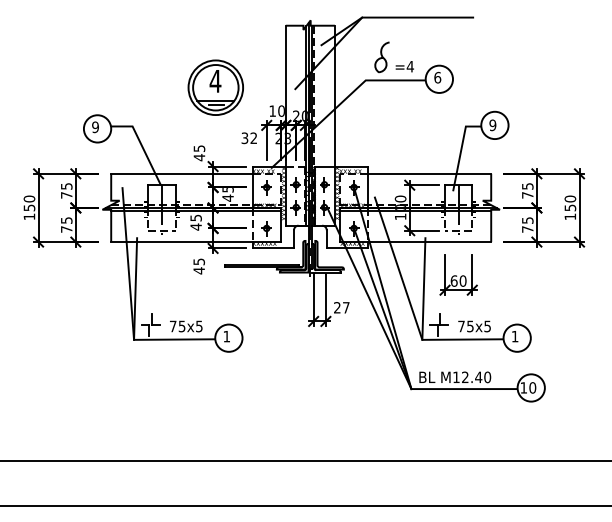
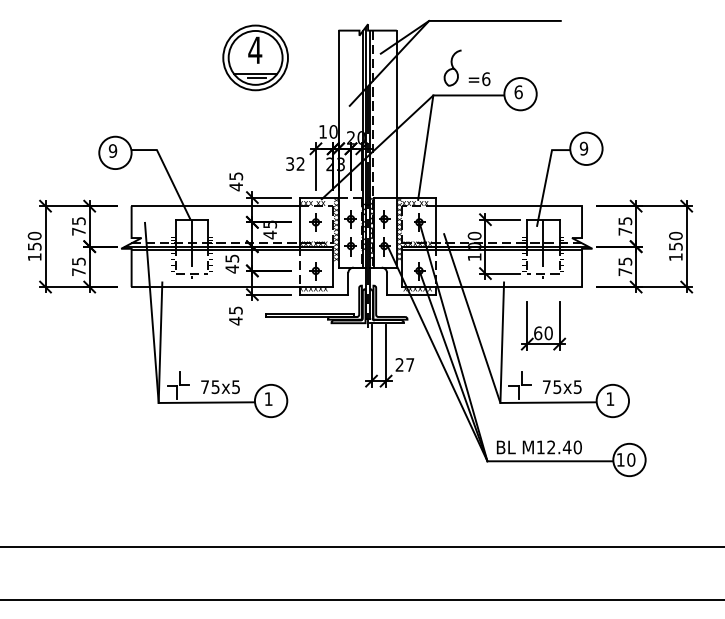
text: (409, 66) -> (485, 78), =4 -> =6
part: (215, 87) -> (255, 57), moved
line: (358, 124) -> (424, 147), added

